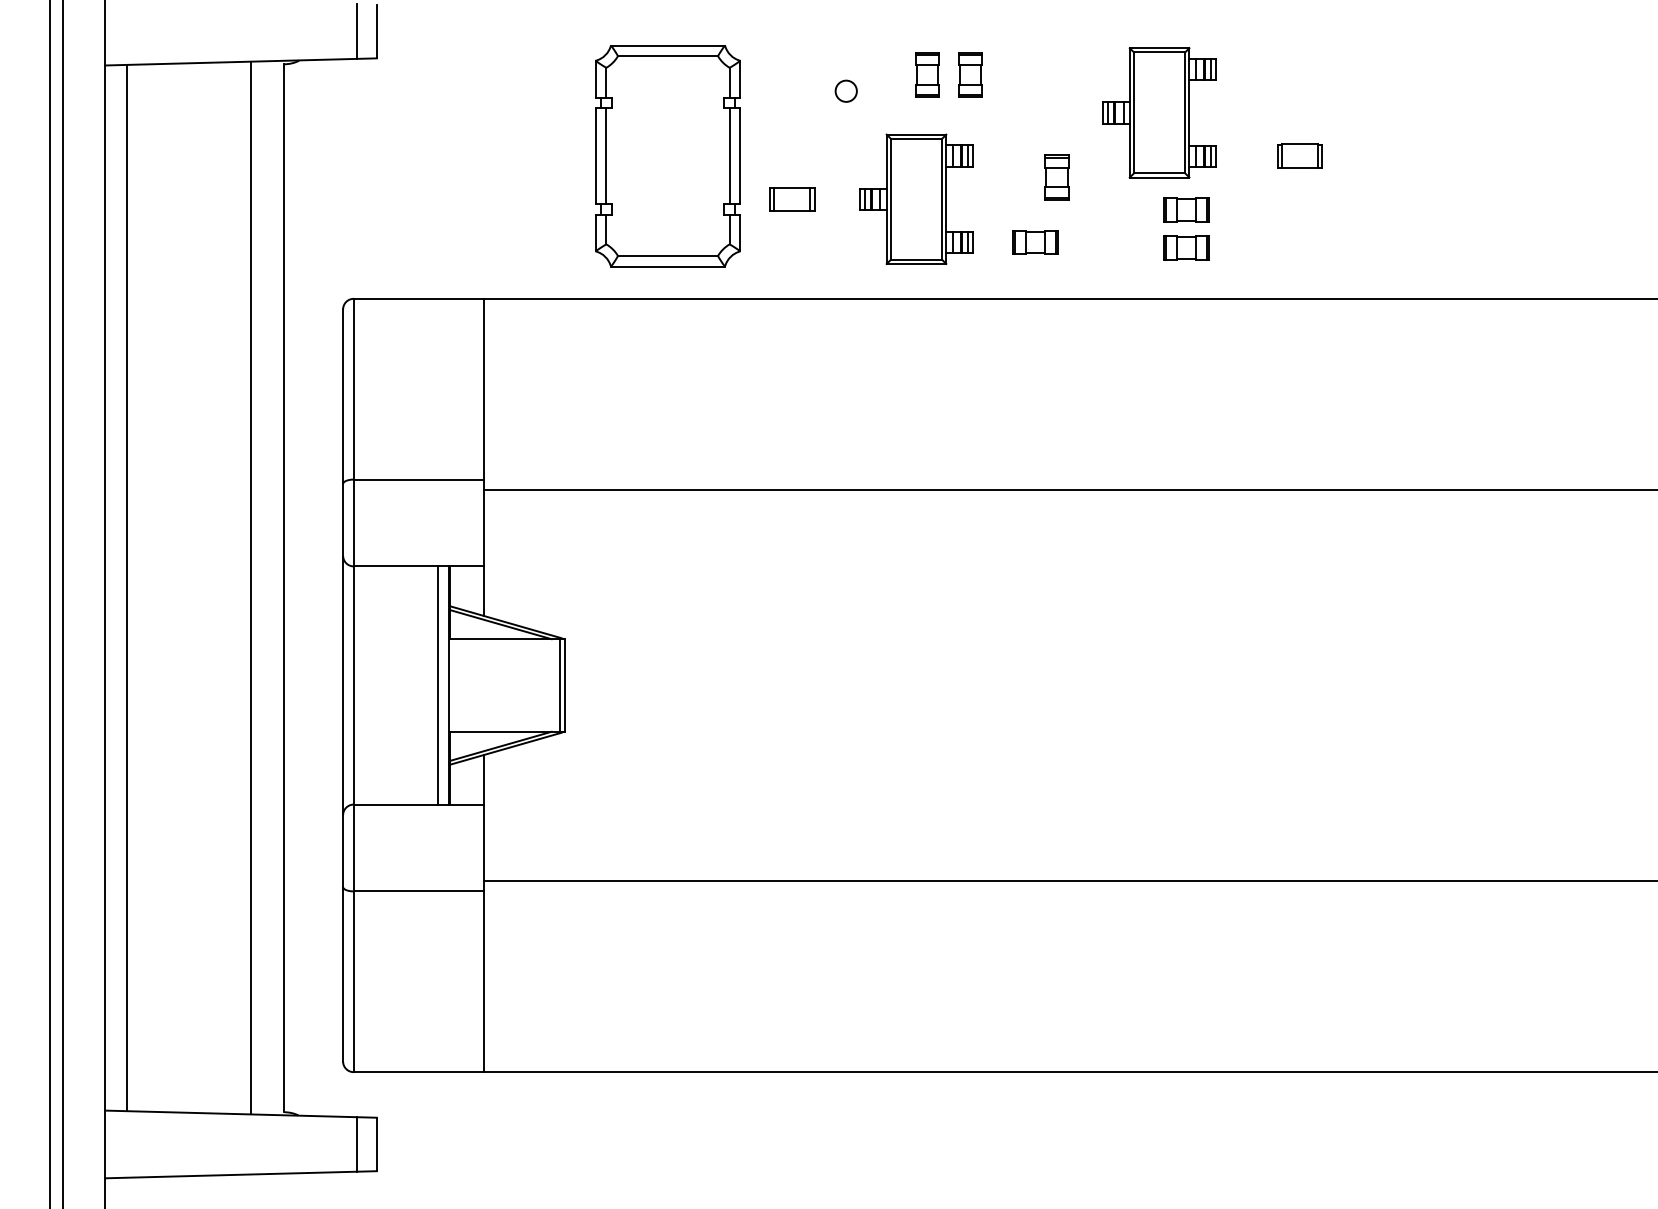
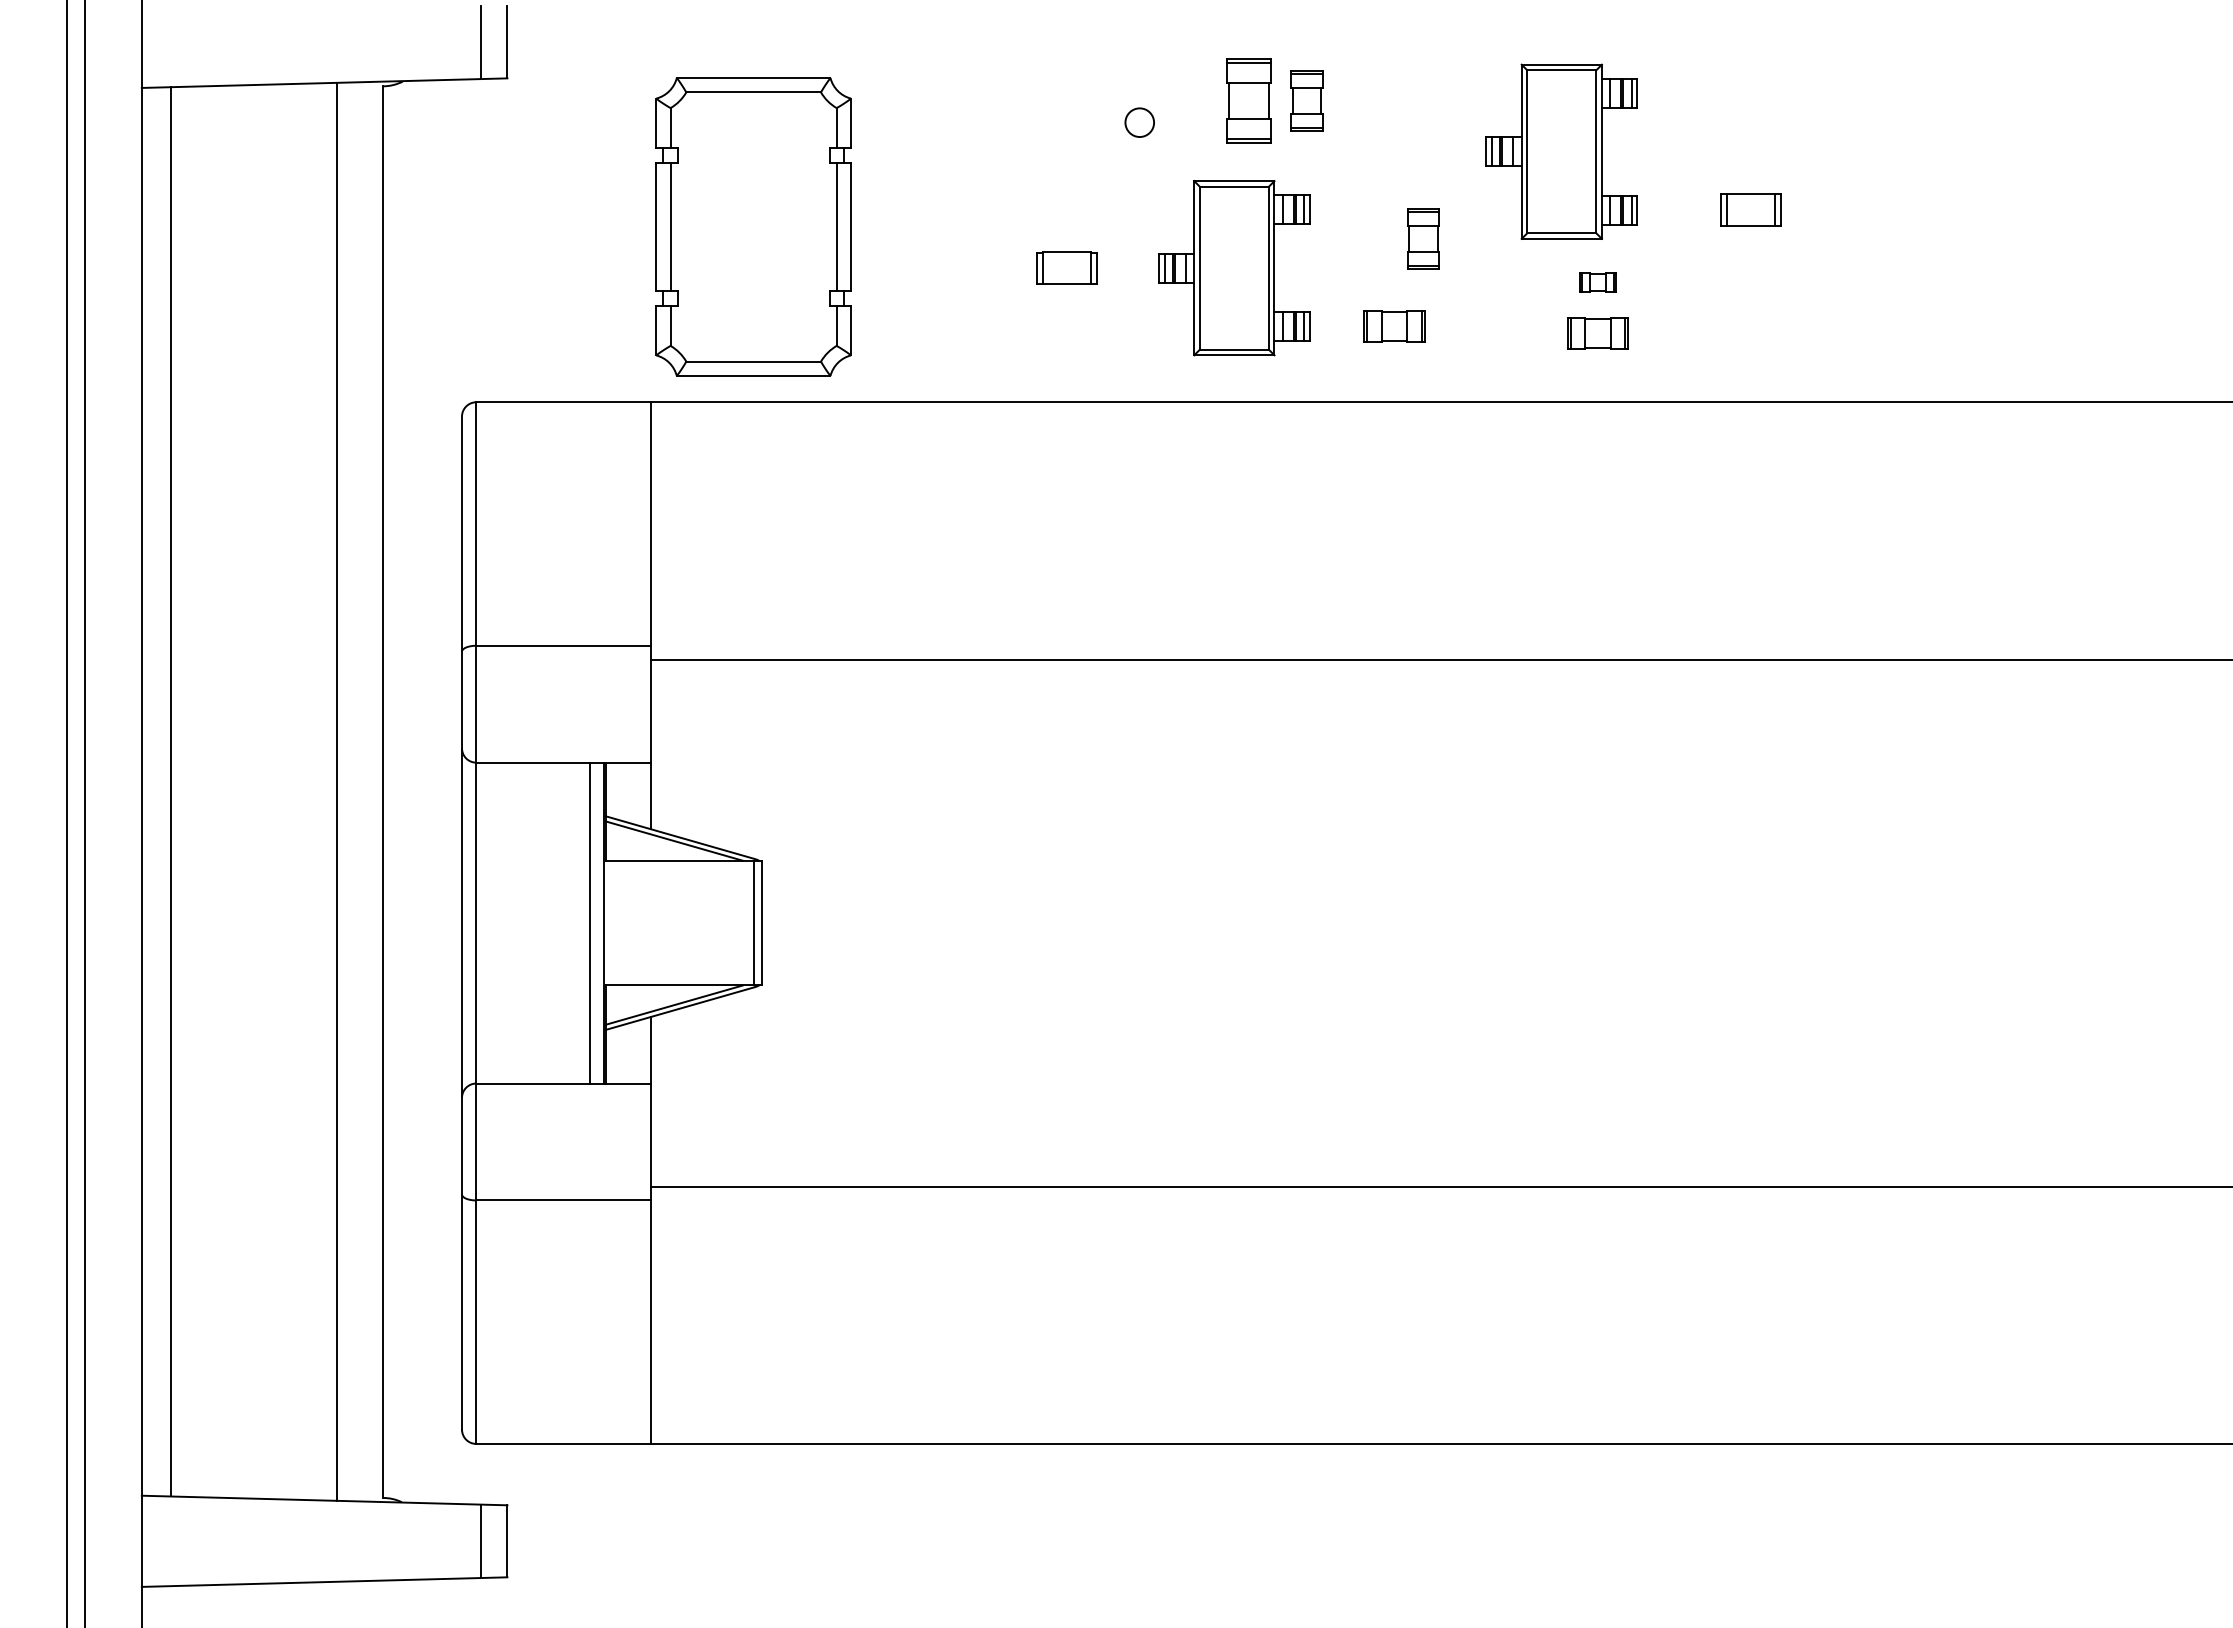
part: (926, 74) -> (1248, 100), size x1.4
part: (667, 155) -> (753, 226), moved
part: (1186, 209) -> (1597, 282), size x0.6

